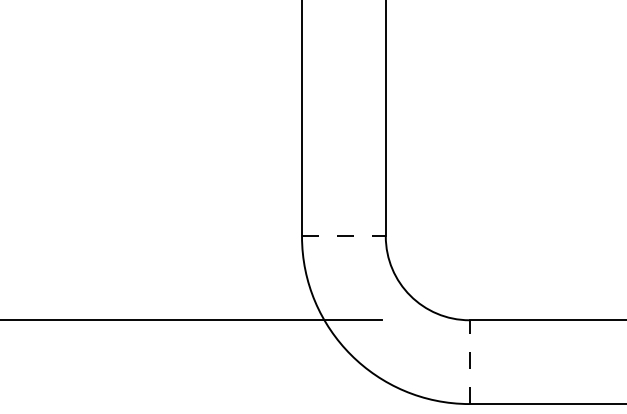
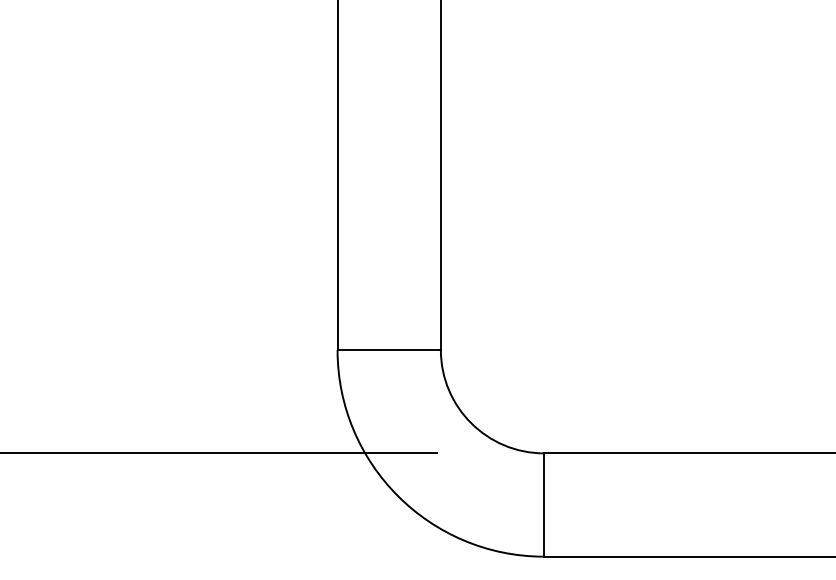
line: (344, 236) -> (389, 350), dashed -> solid
line: (469, 362) -> (544, 505), dashed -> solid

